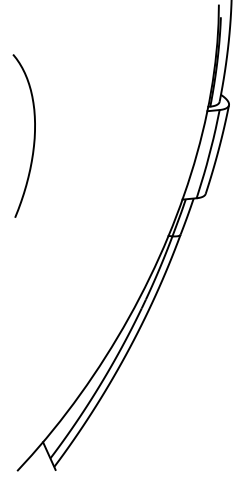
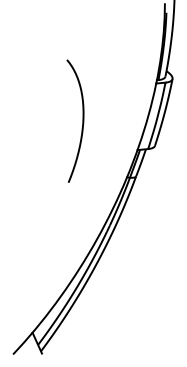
curve: (33, 135) -> (82, 120), moved

